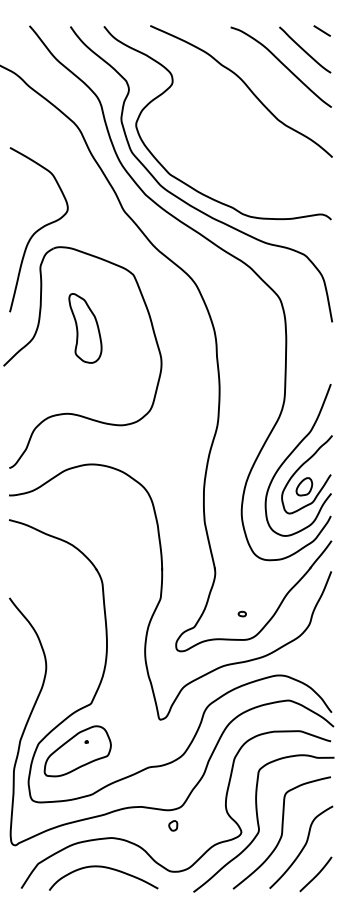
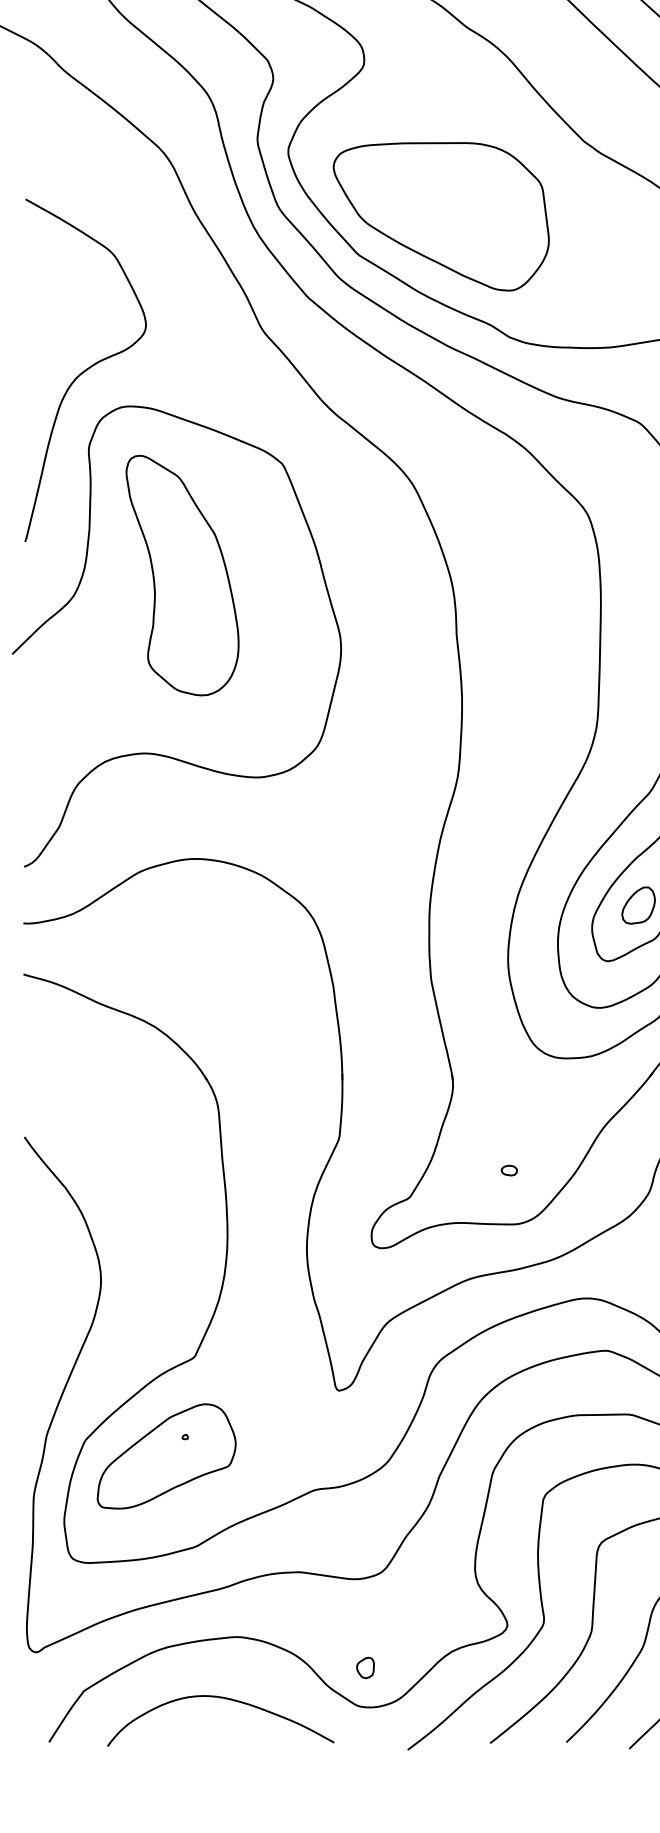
part: (209, 155) -> (441, 215), added
part: (85, 328) -> (182, 575), size x1.67
part: (173, 825) -> (366, 1667), moved

